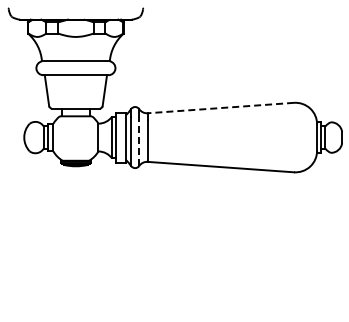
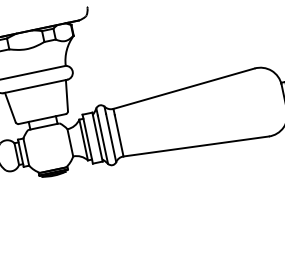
line: (220, 108) -> (183, 89), dashed -> solid
line: (139, 141) -> (111, 138), dashed -> solid

